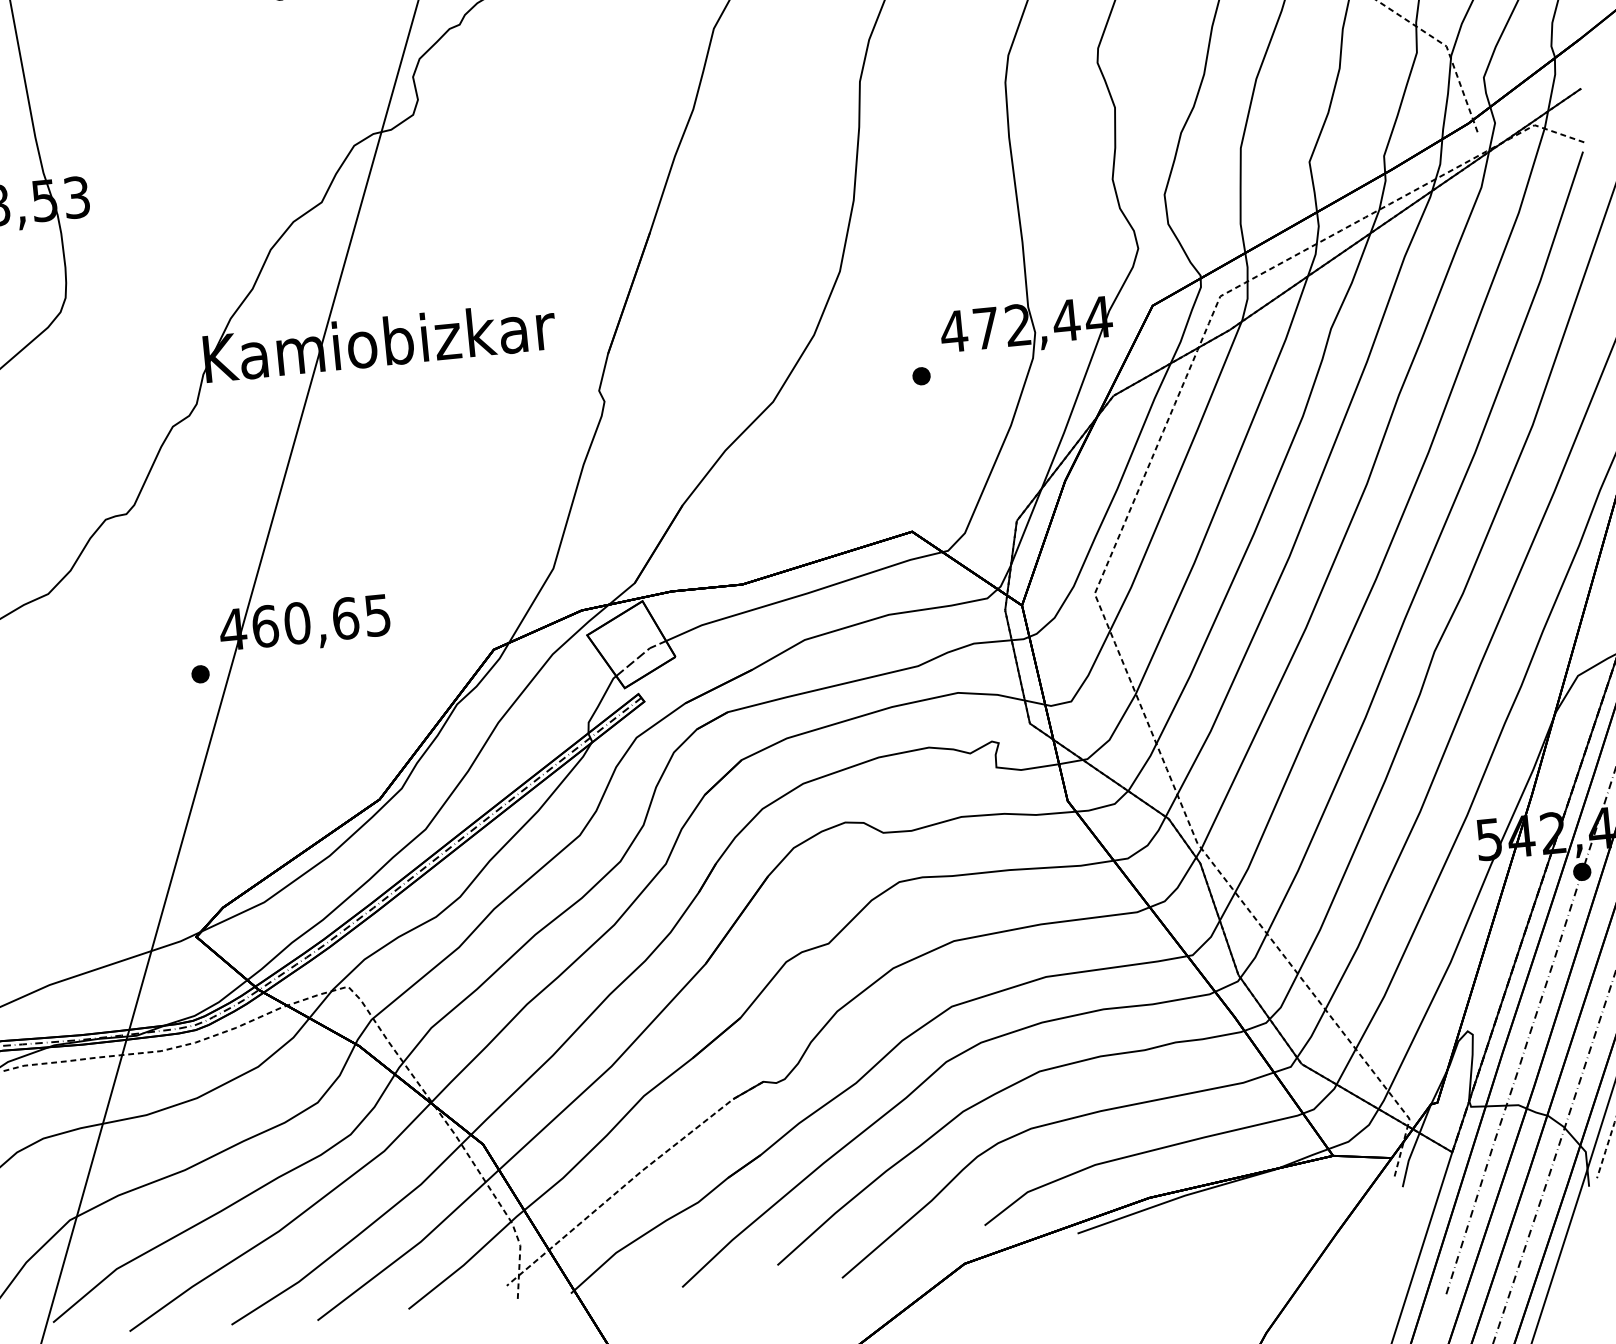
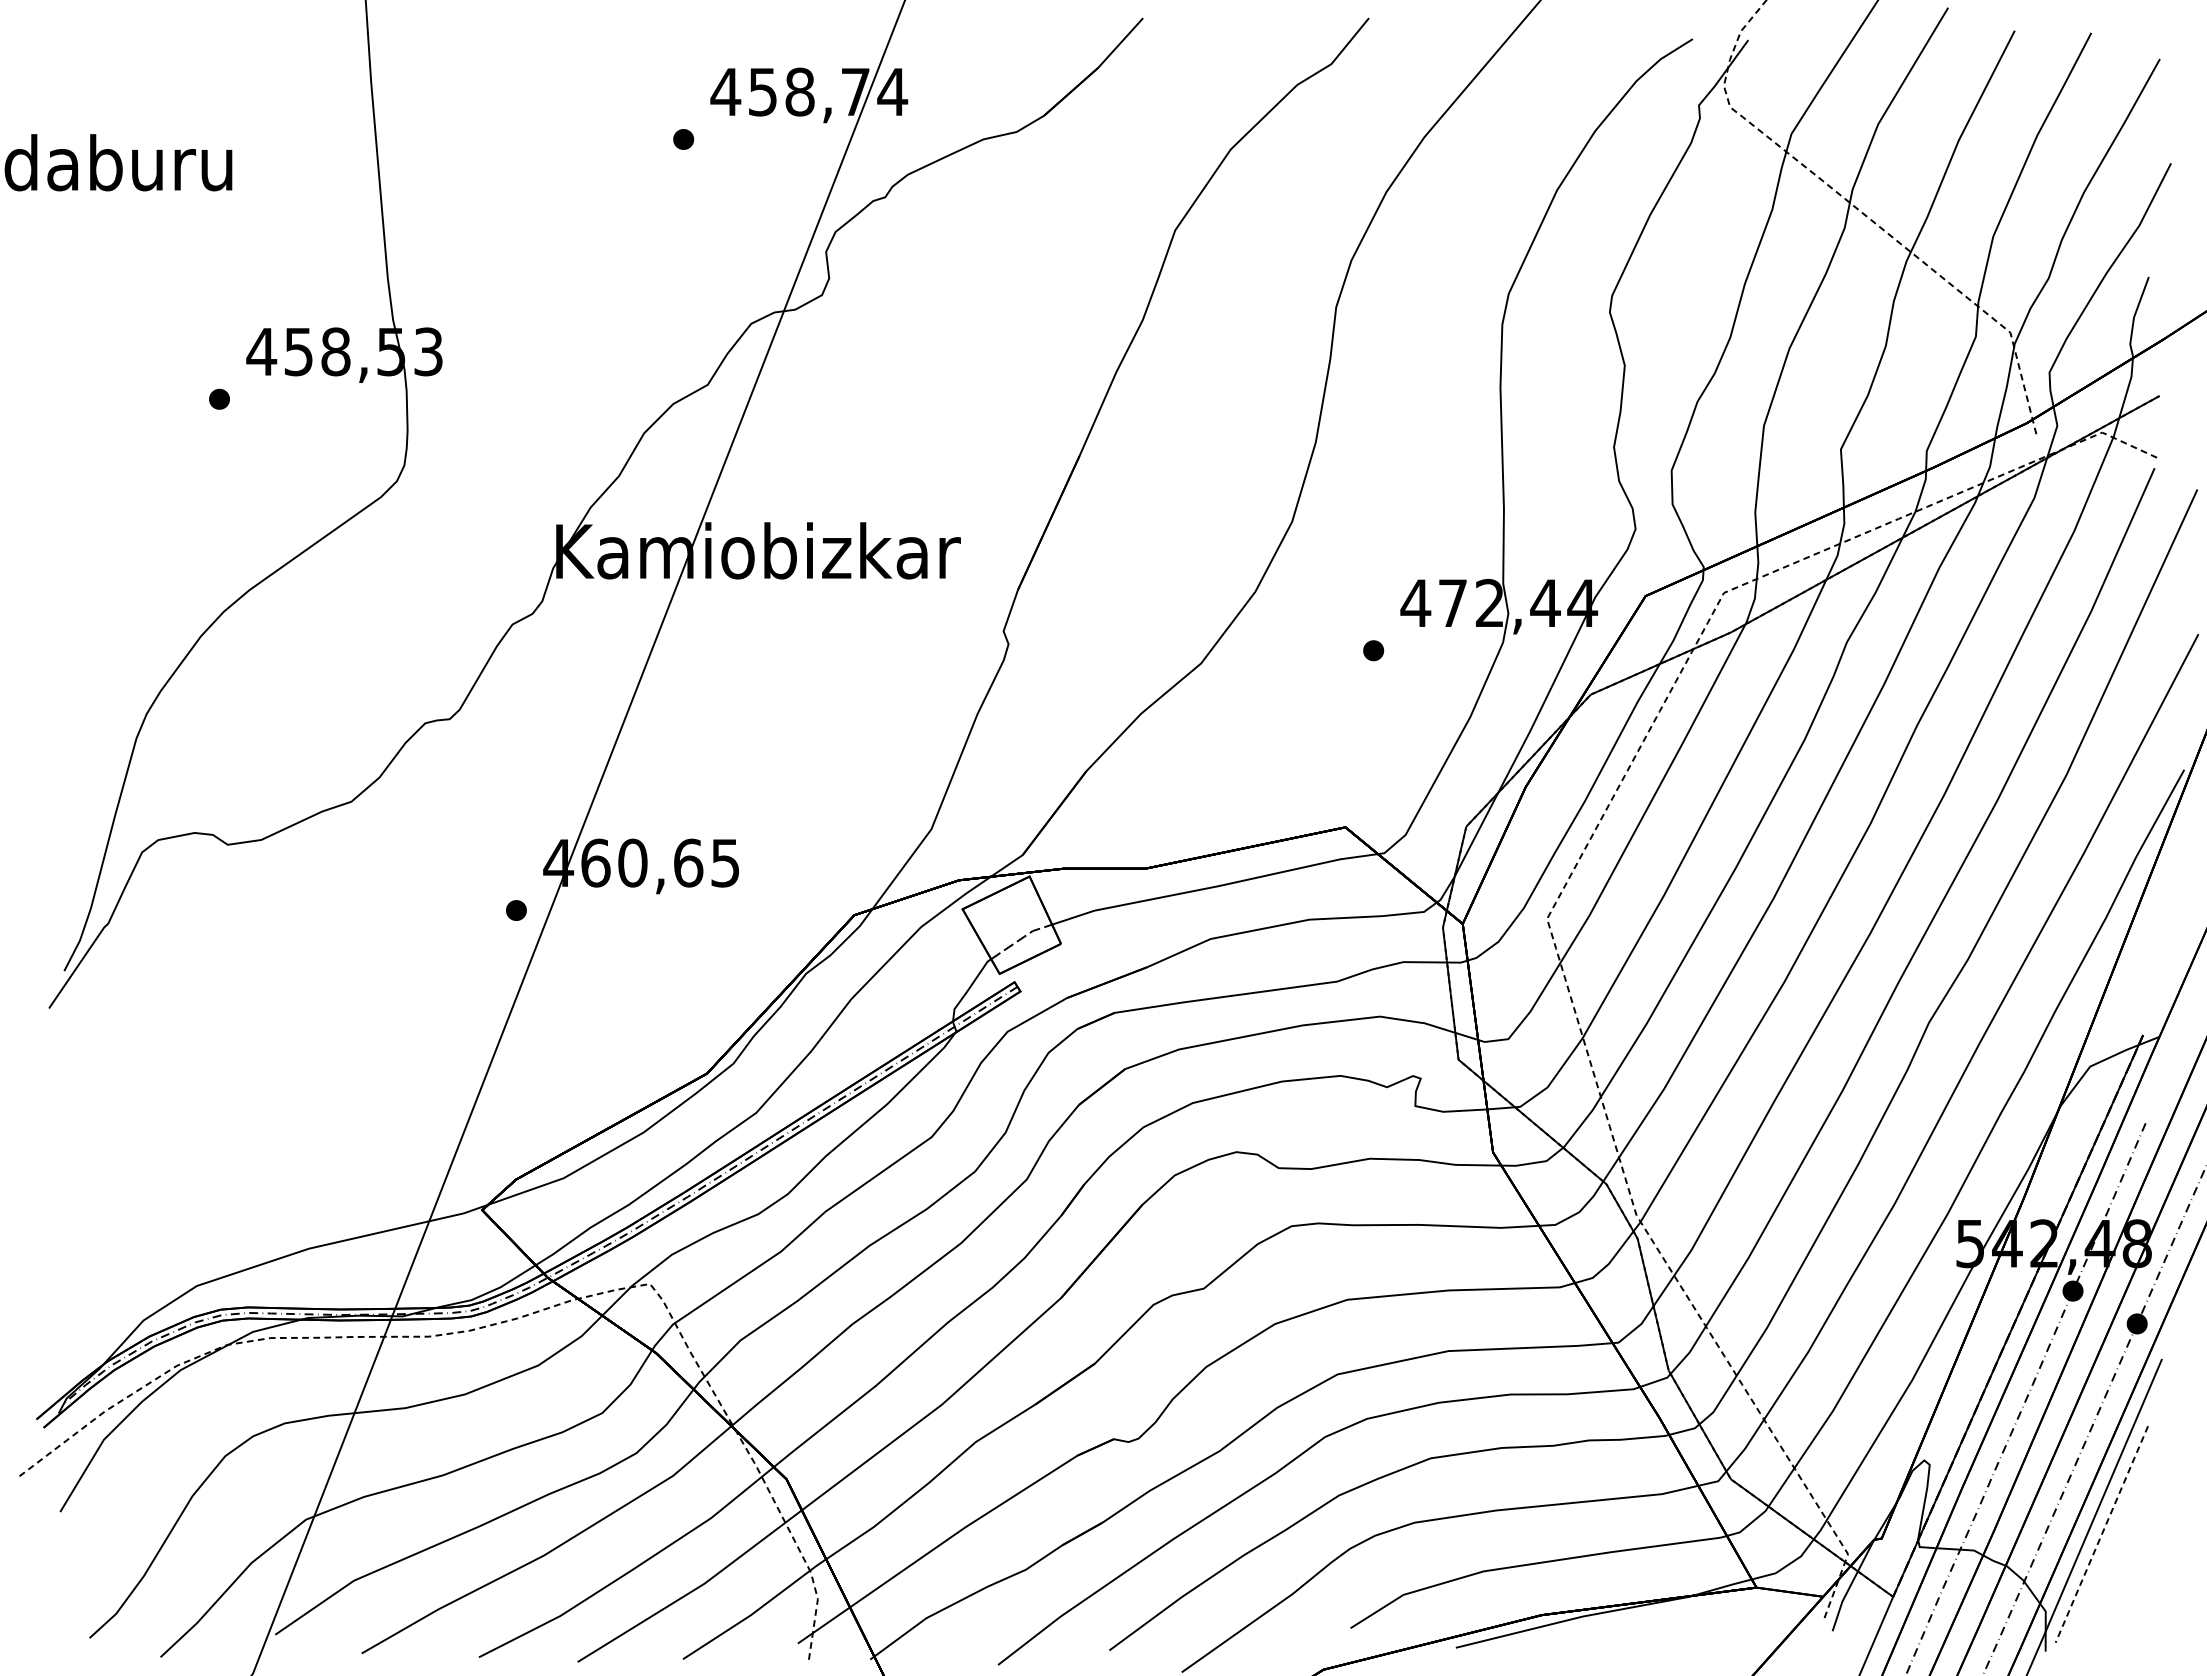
line: (632, 1178) -> (953, 1535), dashed -> solid

